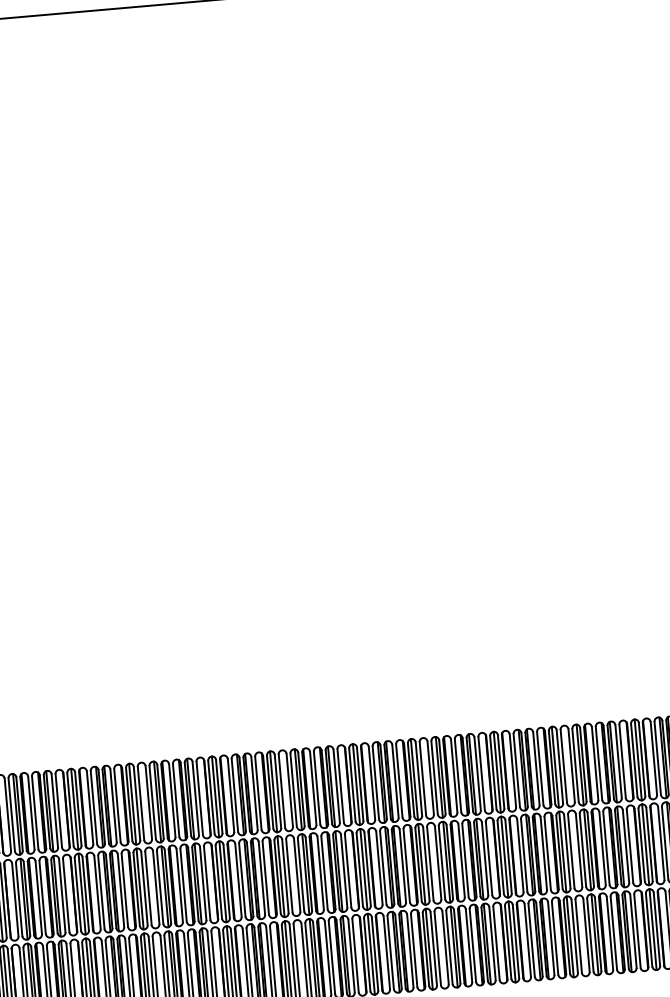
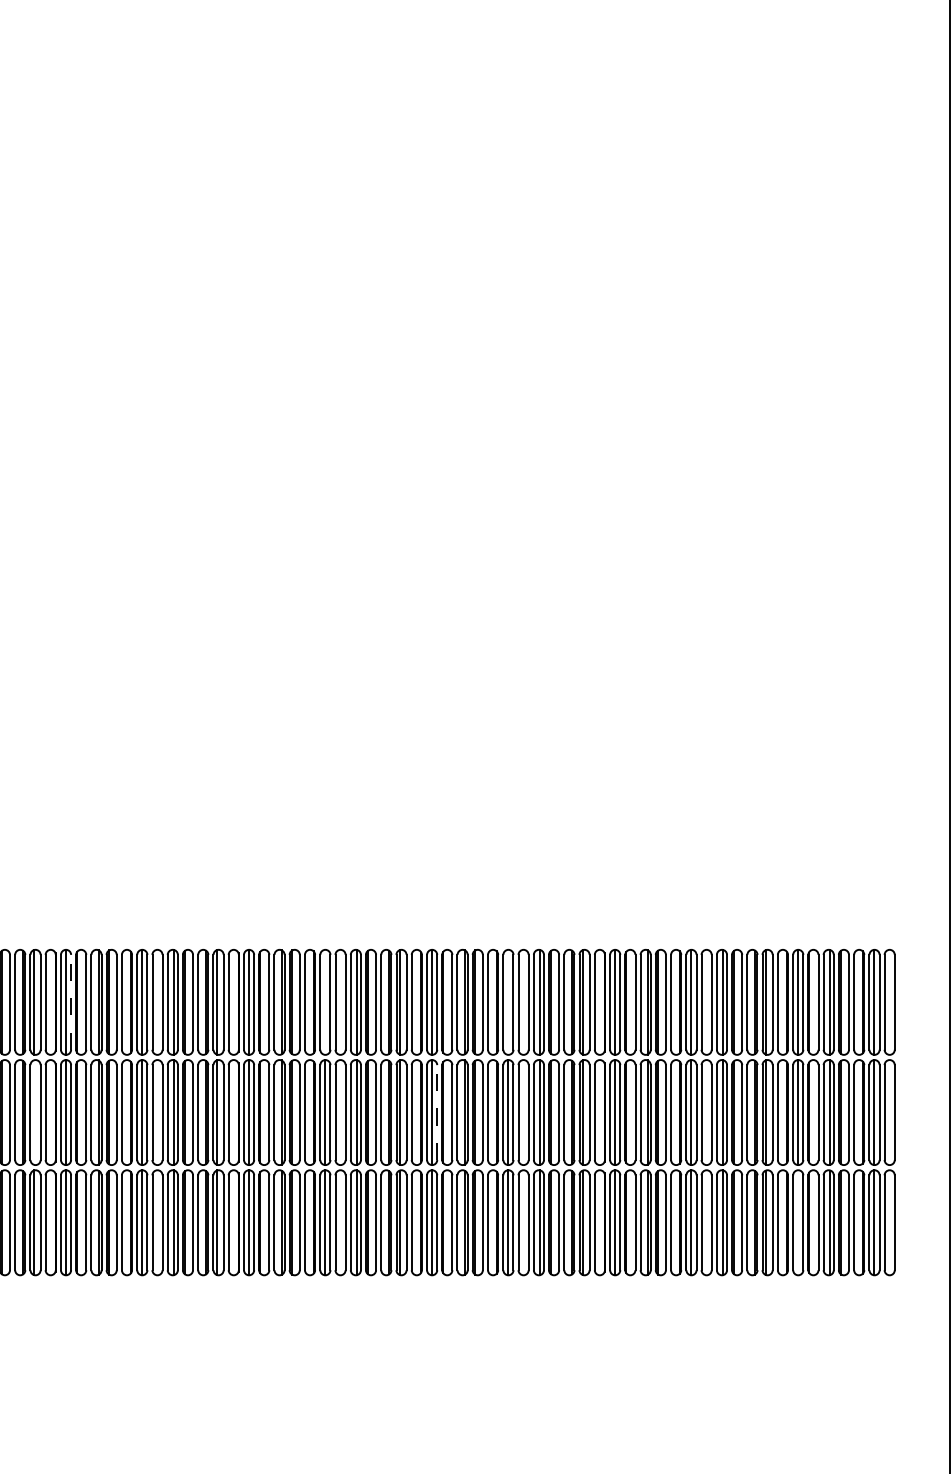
line: (414, 778) -> (507, 1001), removed
line: (273, 791) -> (324, 1001), removed
line: (78, 808) -> (71, 1001), solid -> dashed
line: (367, 869) -> (437, 1112), solid -> dashed
line: (57, 896) -> (34, 1112), removed
line: (653, 929) -> (798, 1222), removed

